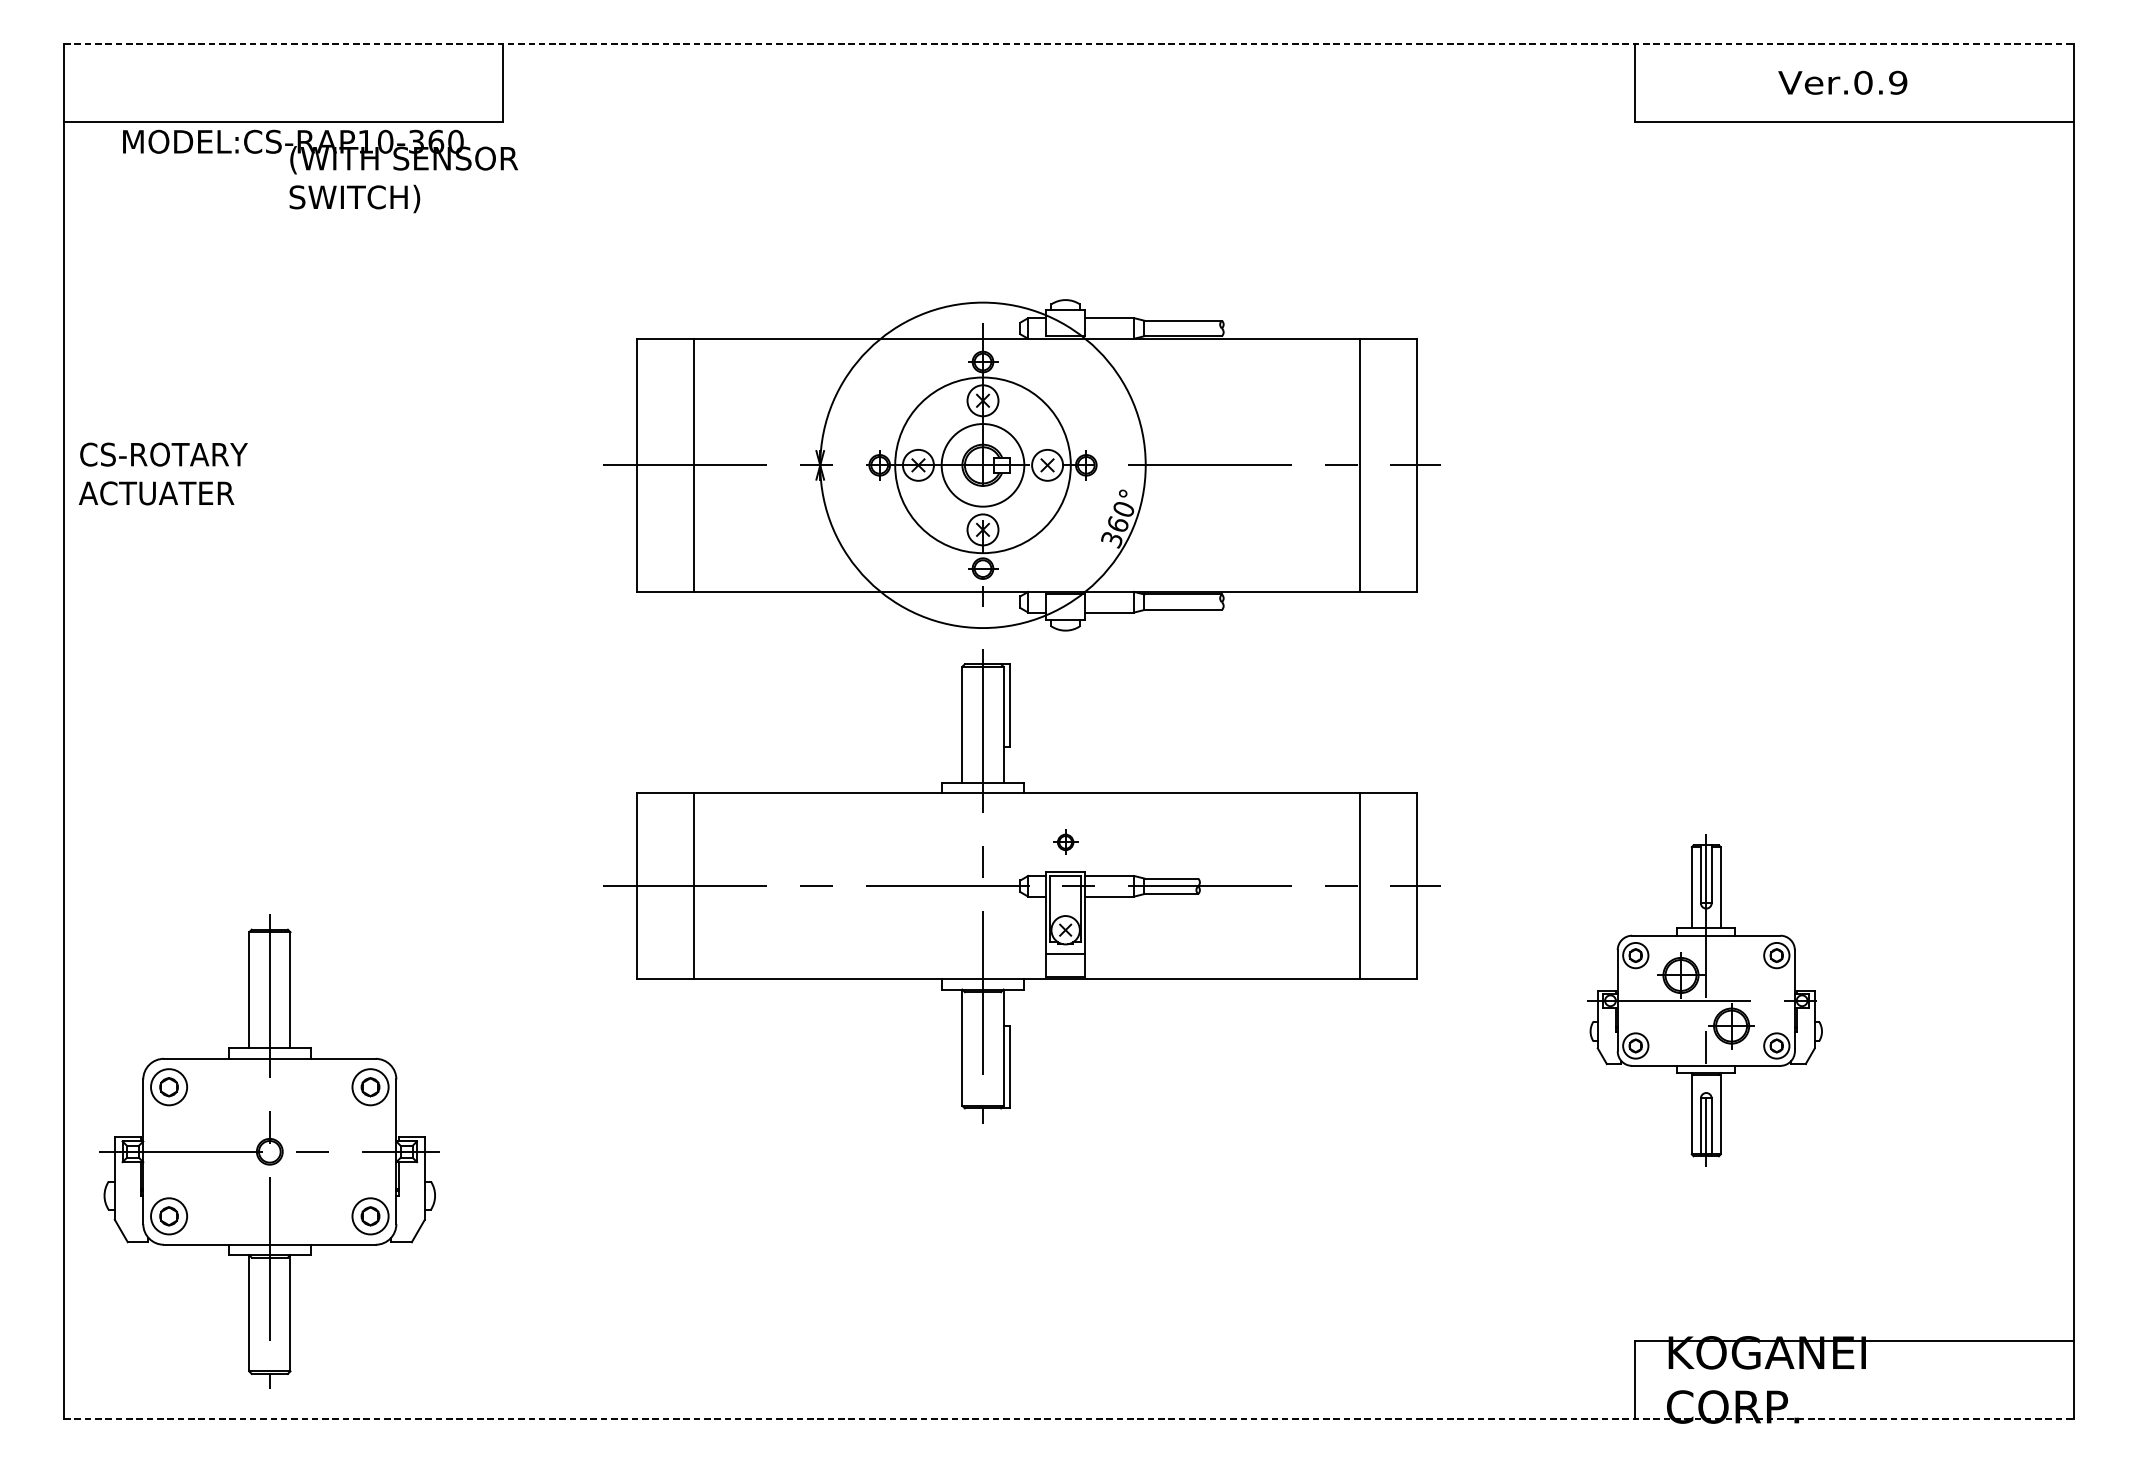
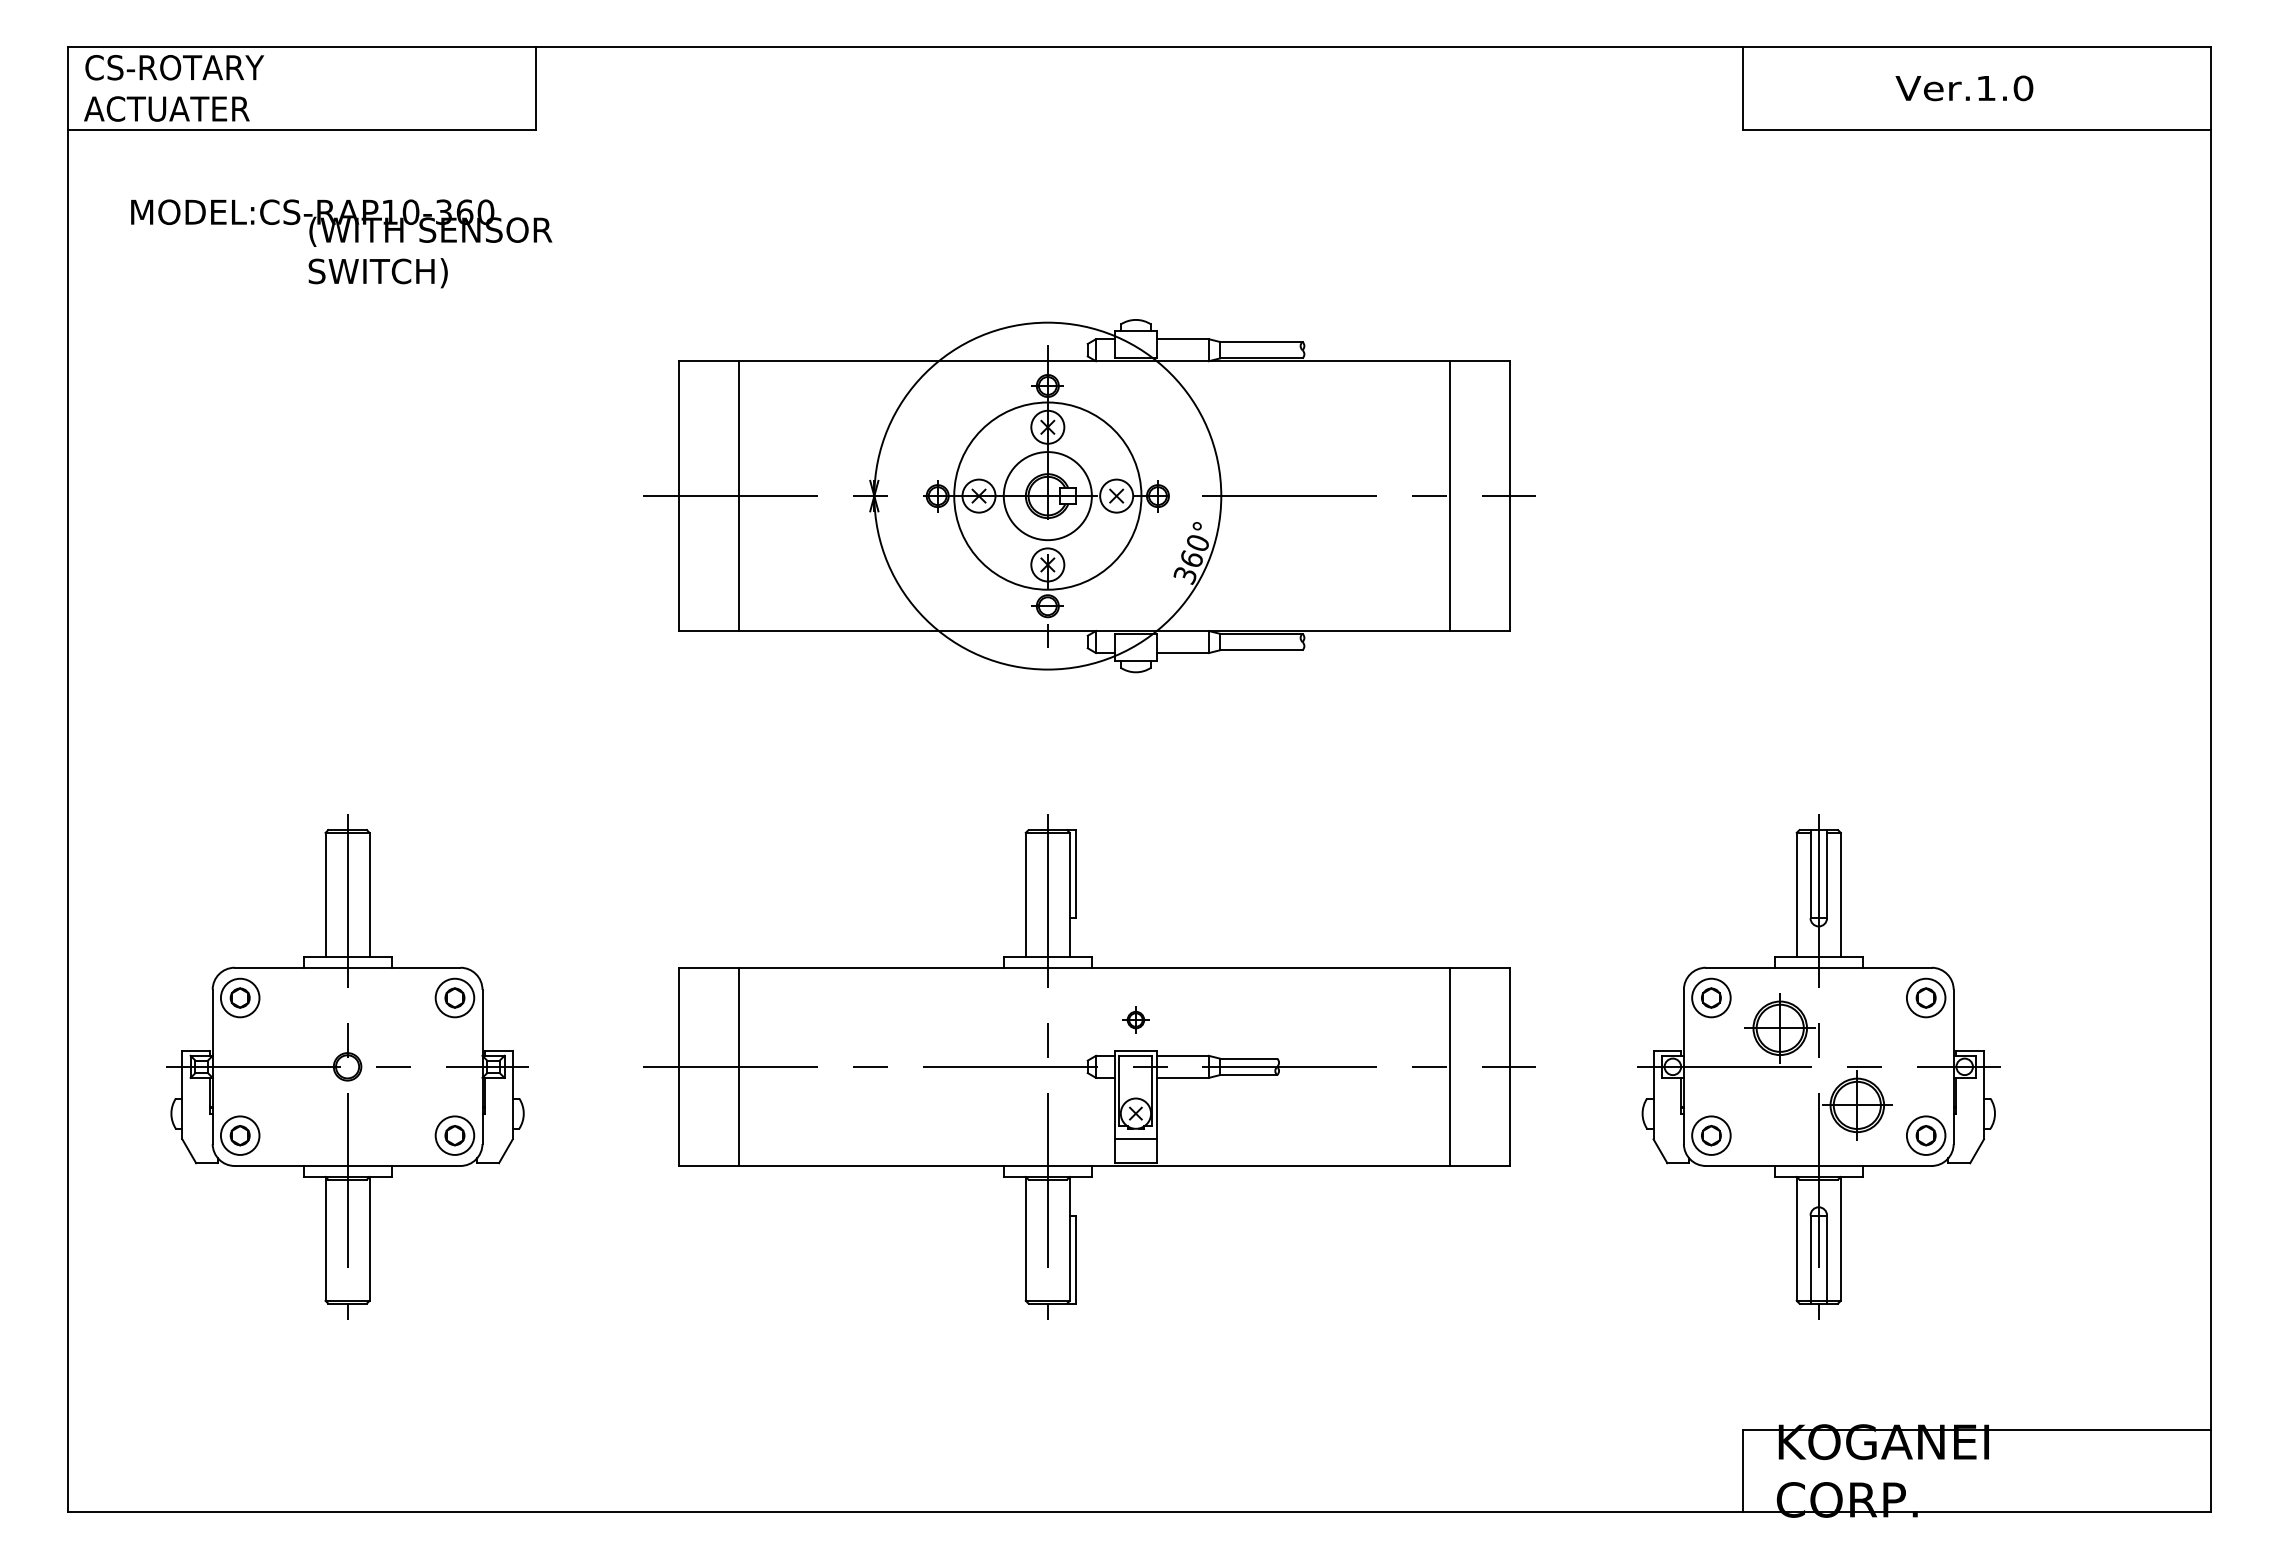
line: (1069, 44) -> (1139, 47), dashed -> solid
text: (1880, 82) -> (2004, 88), Ver.0.9 -> Ver.1.0
text: (320, 171) -> (341, 243), moved
text: (163, 474) -> (174, 88), moved
part: (1022, 885) -> (1089, 1066), moved
part: (1705, 1000) -> (1818, 1066), size x1.43
part: (269, 1151) -> (347, 1066), moved
line: (1069, 1418) -> (1139, 1512), dashed -> solid

